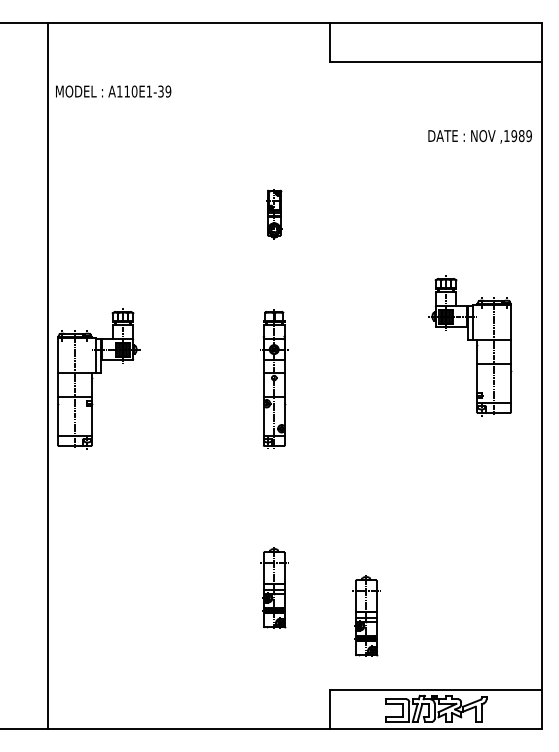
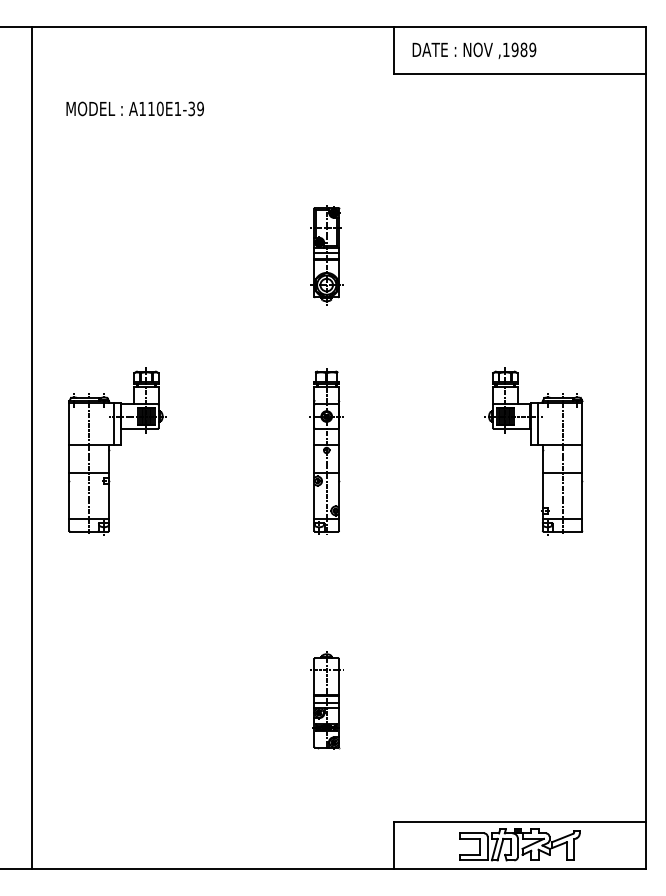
text: (479, 136) -> (473, 50), moved
part: (274, 214) -> (327, 255), size x1.67
part: (470, 345) -> (534, 450), moved
line: (48, 375) -> (32, 447), moved
part: (366, 615) -> (436, 733), removed

